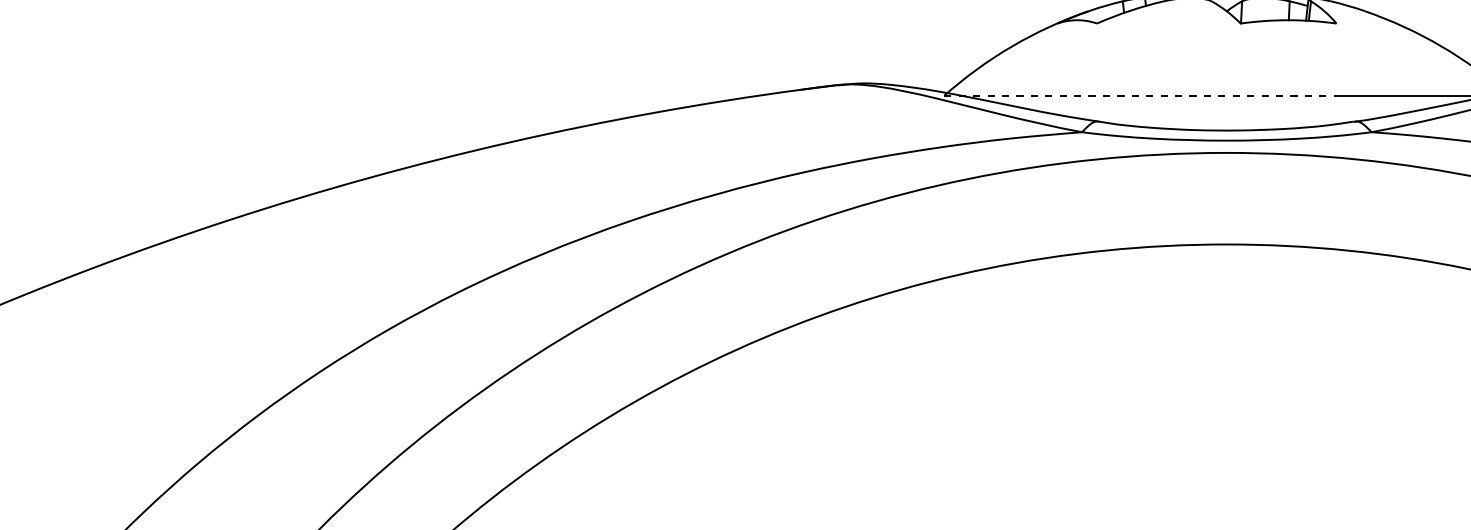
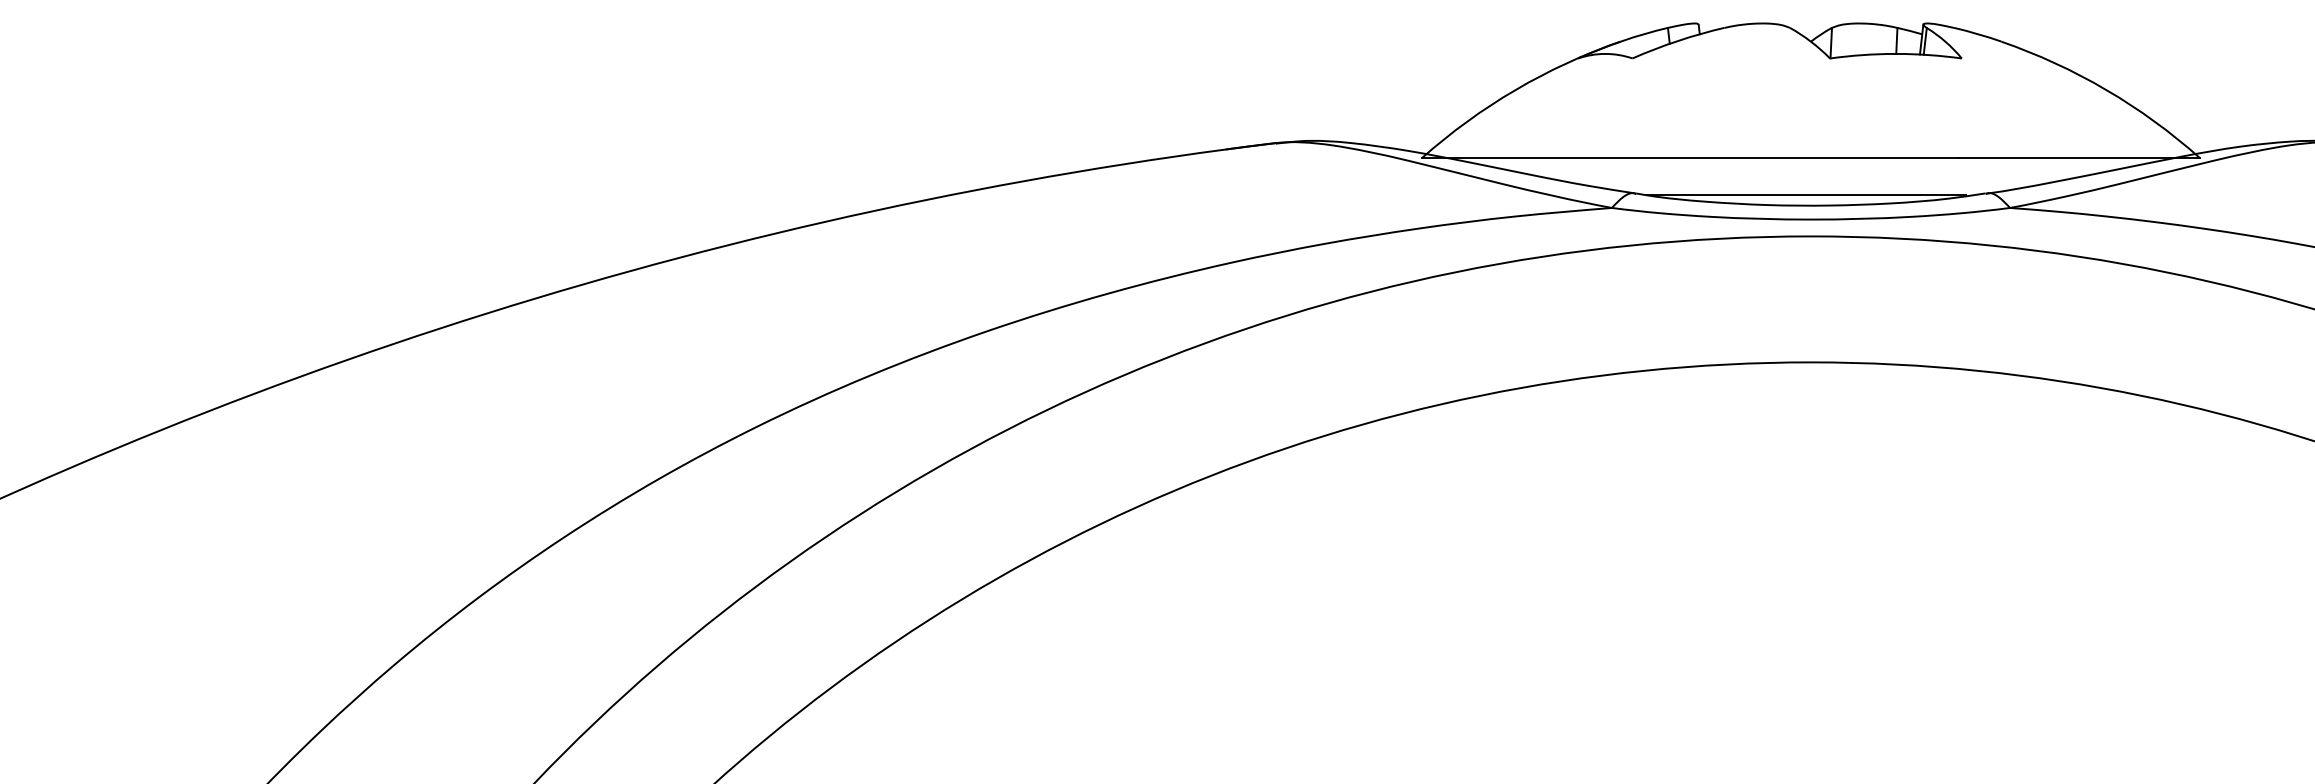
line: (1139, 95) -> (1690, 157), dashed -> solid
line: (1222, 123) -> (1805, 195), added

